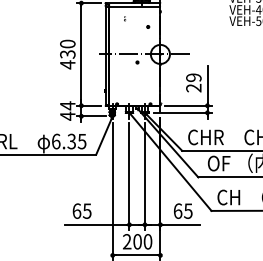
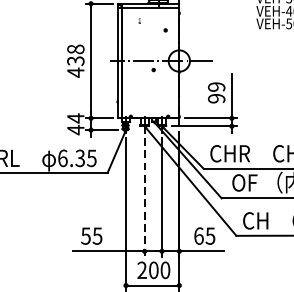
text: (67, 43) -> (75, 48), 430 -> 438
text: (193, 87) -> (216, 97), 29 -> 99
line: (129, 176) -> (144, 197), solid -> dashed
text: (76, 210) -> (85, 235), 65 -> 55

